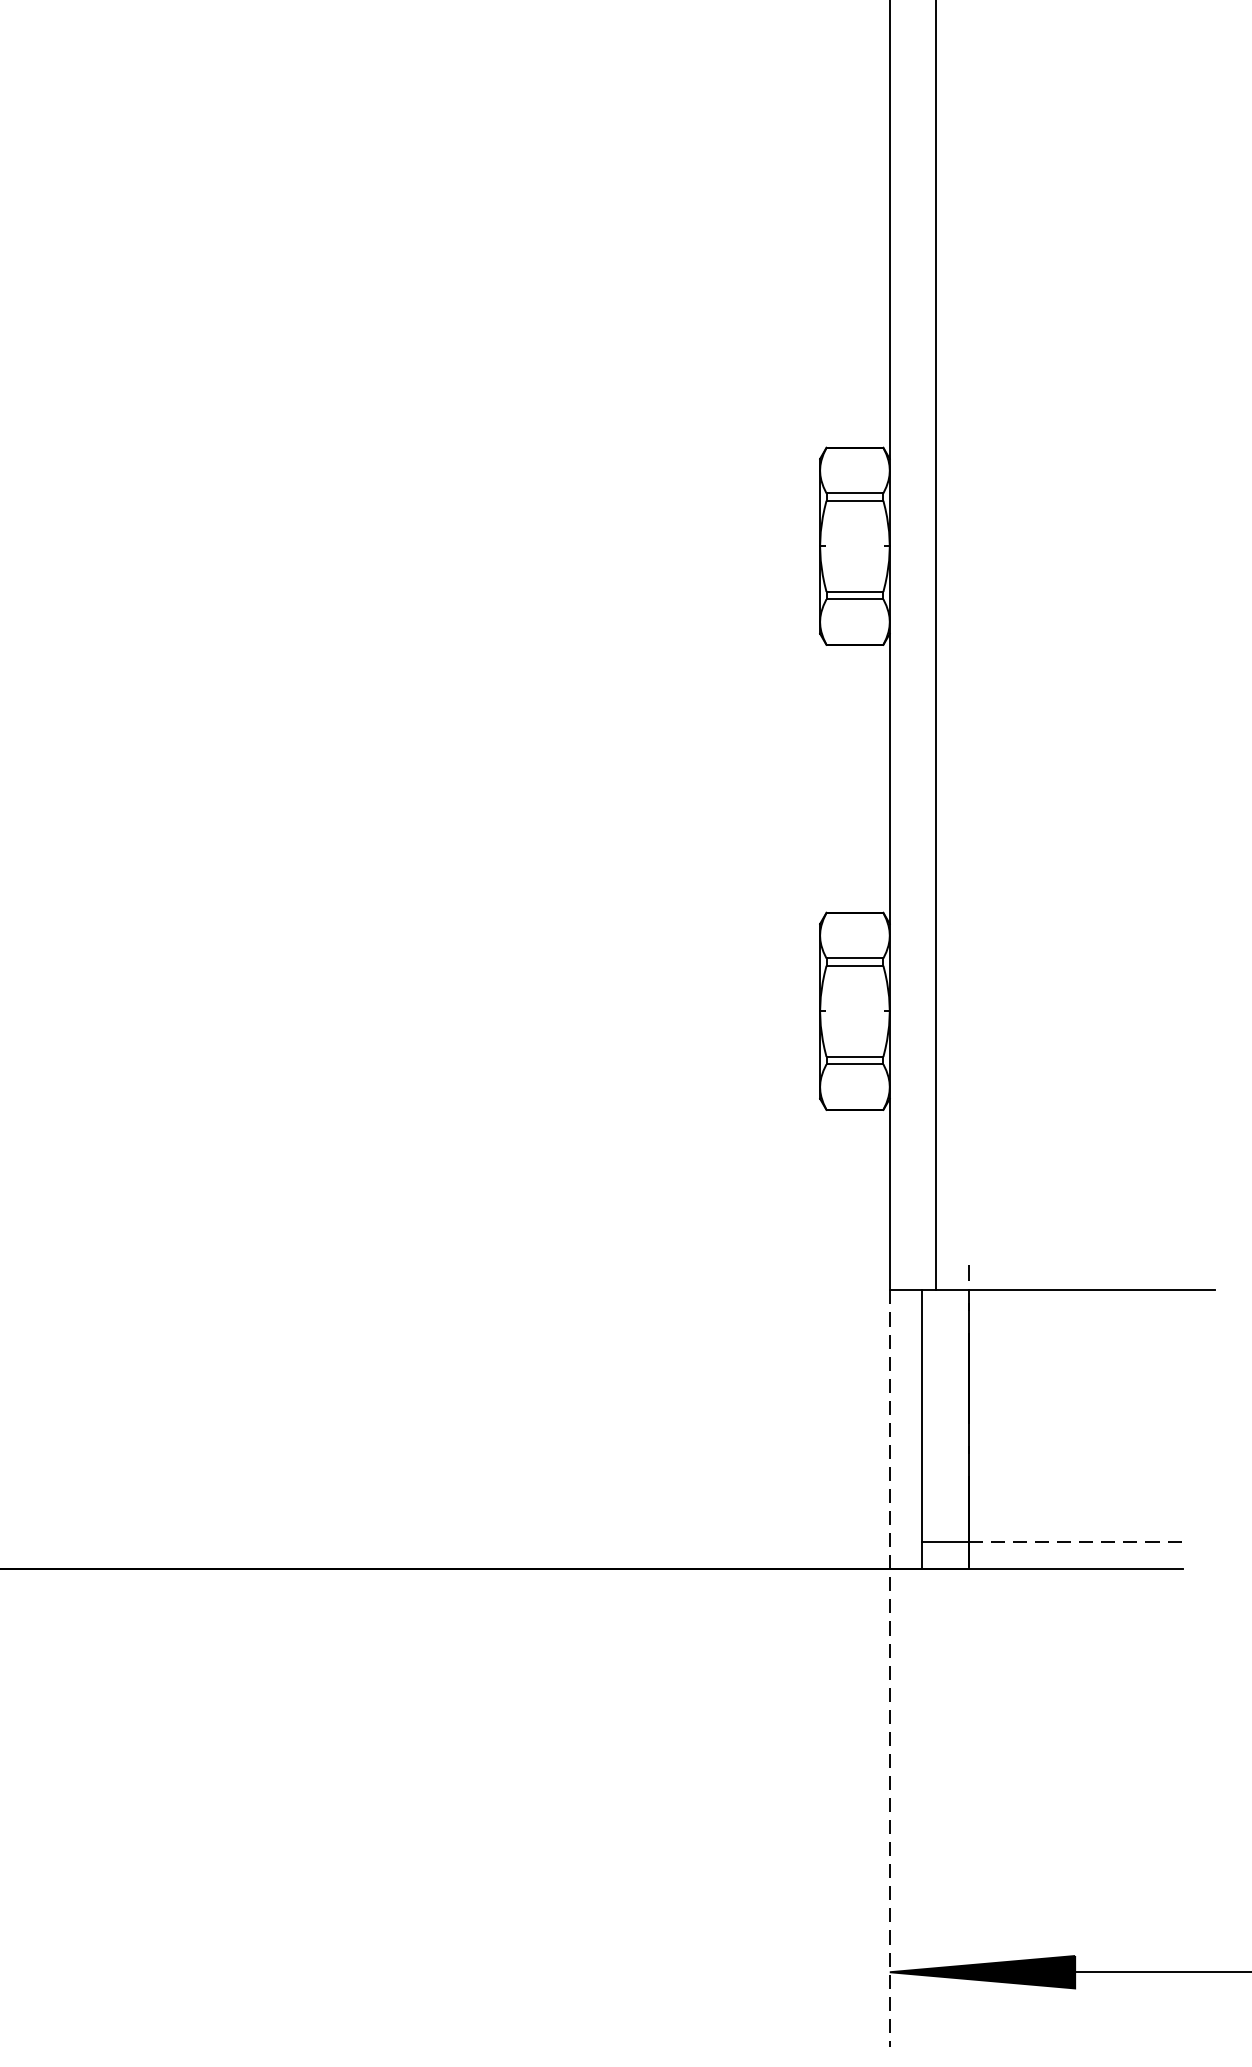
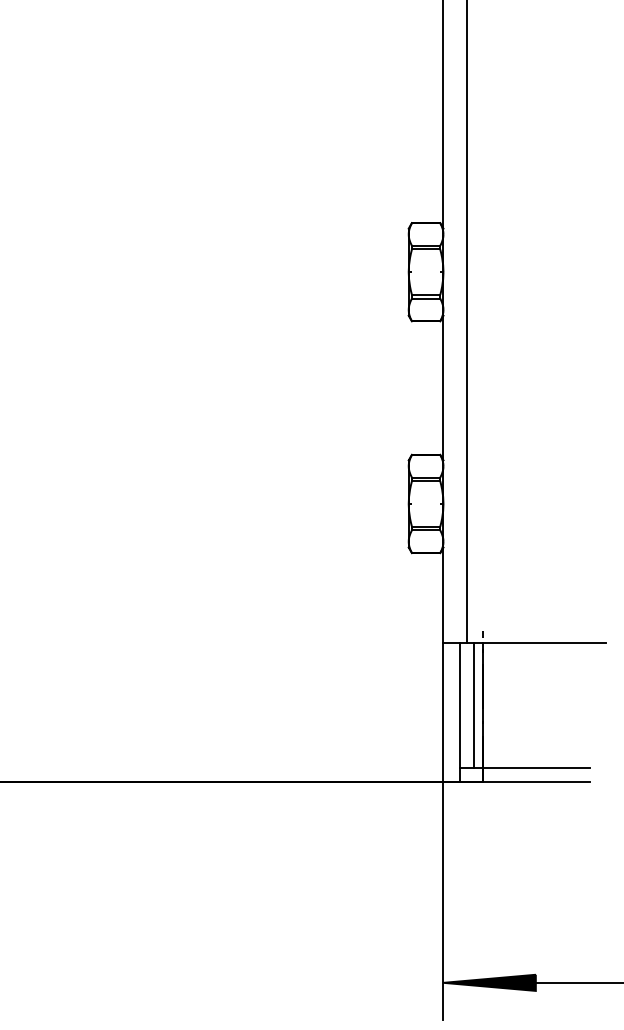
line: (950, 1415) -> (473, 705), added
line: (1076, 1542) -> (536, 768), dashed -> solid
line: (889, 1668) -> (443, 831), dashed -> solid

